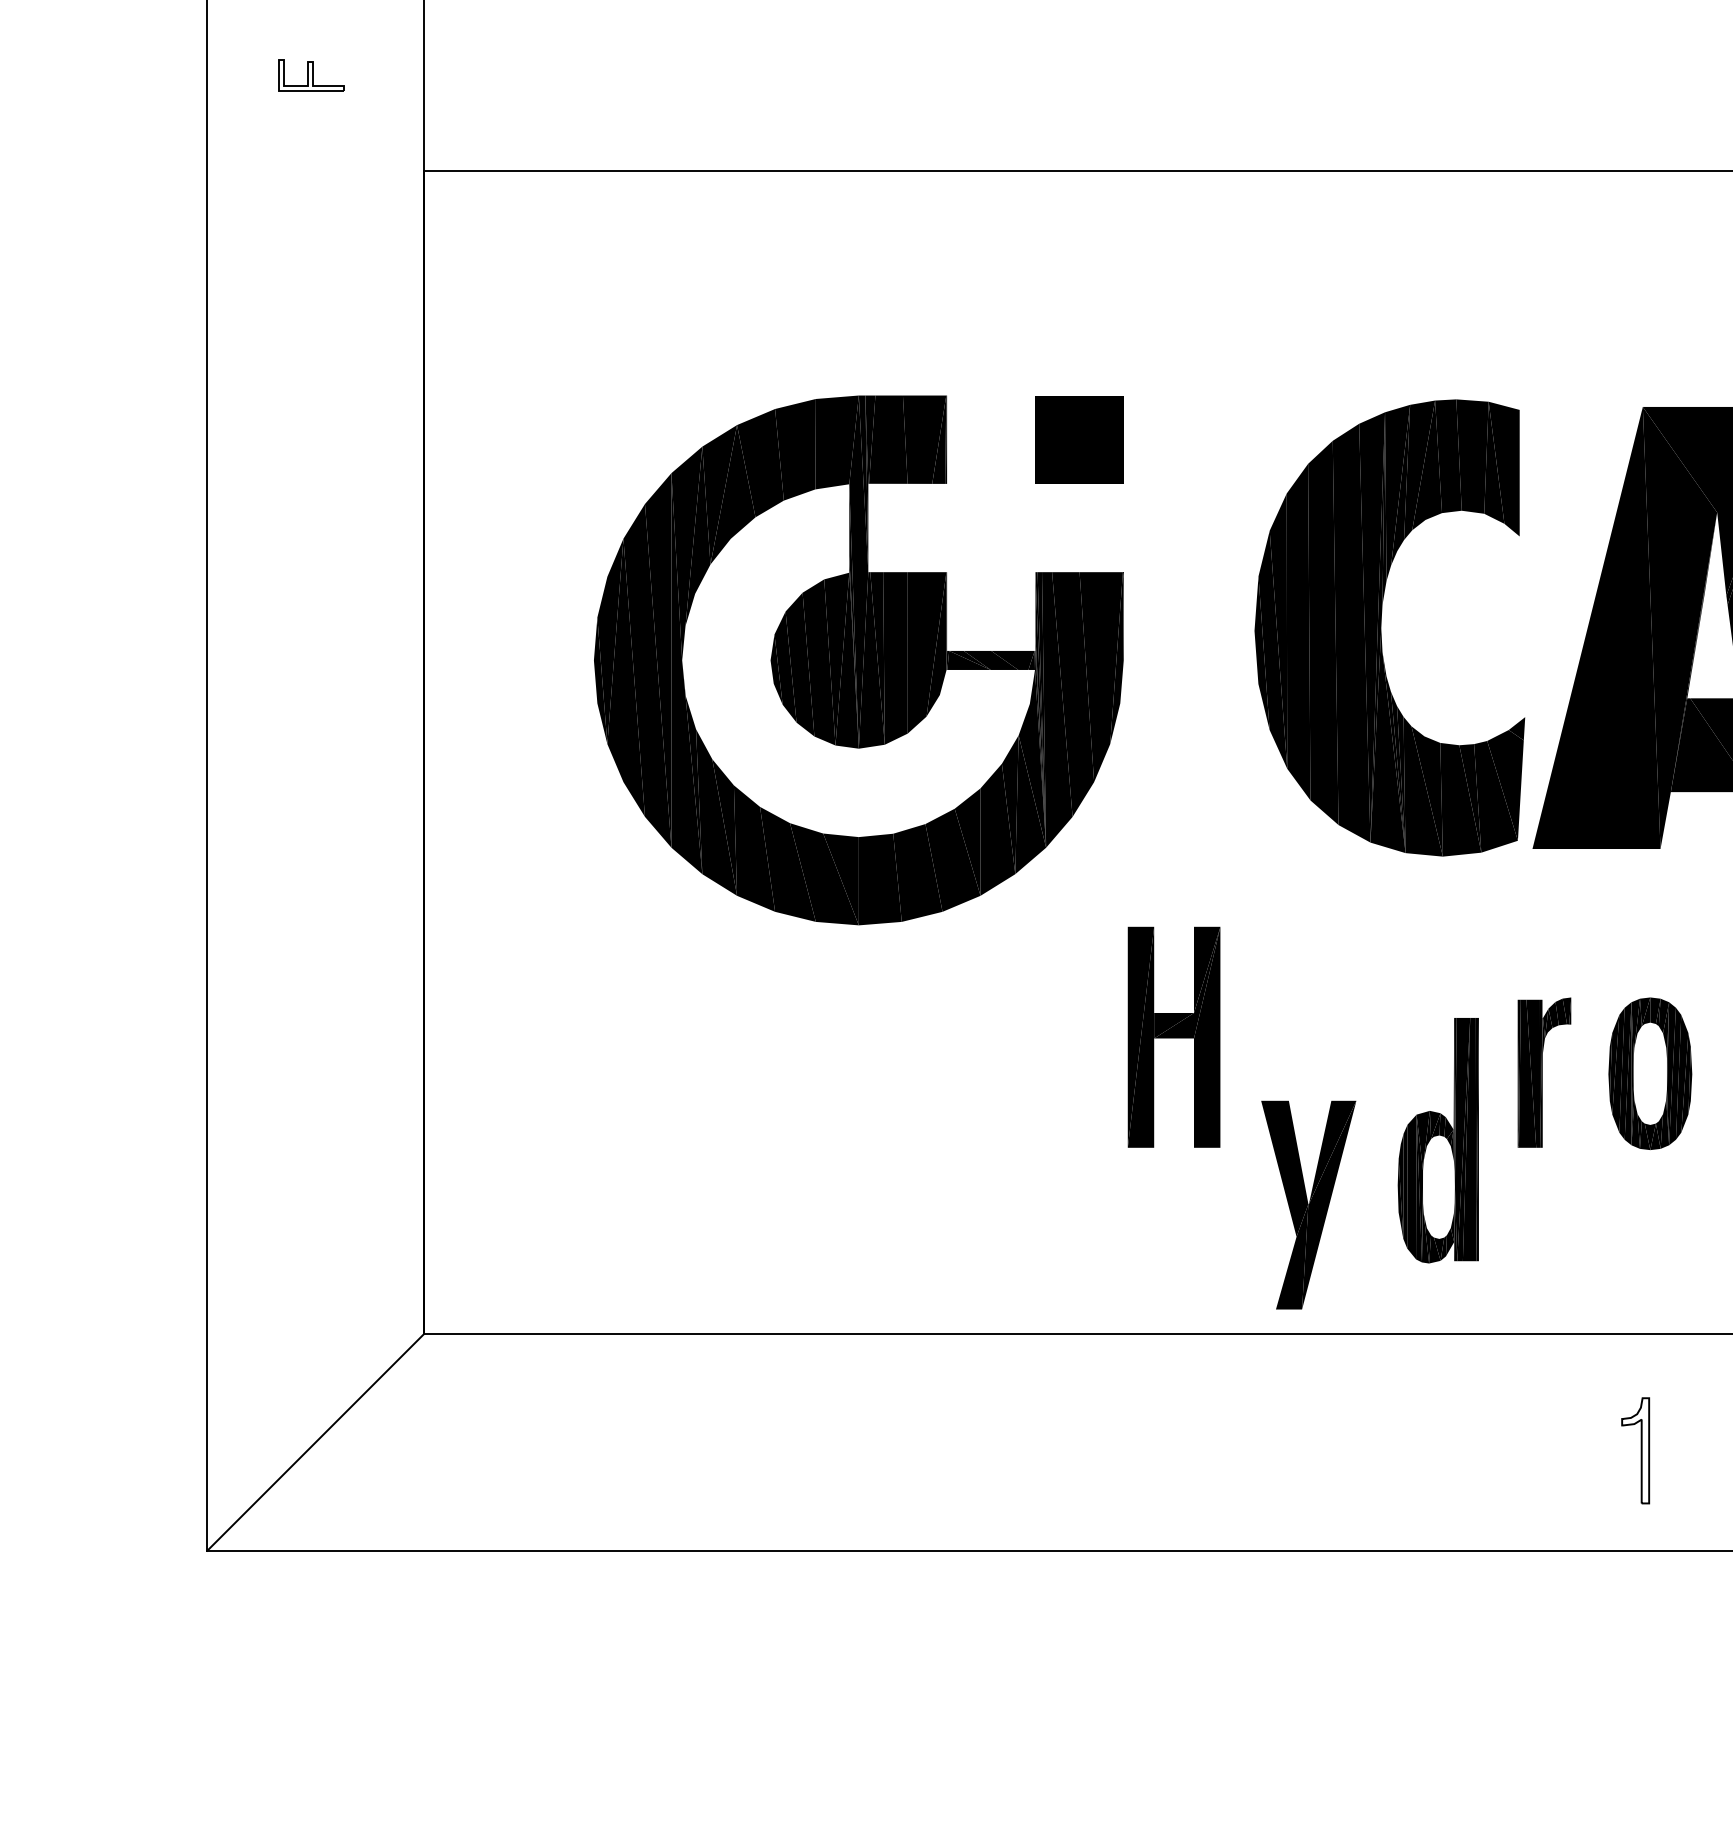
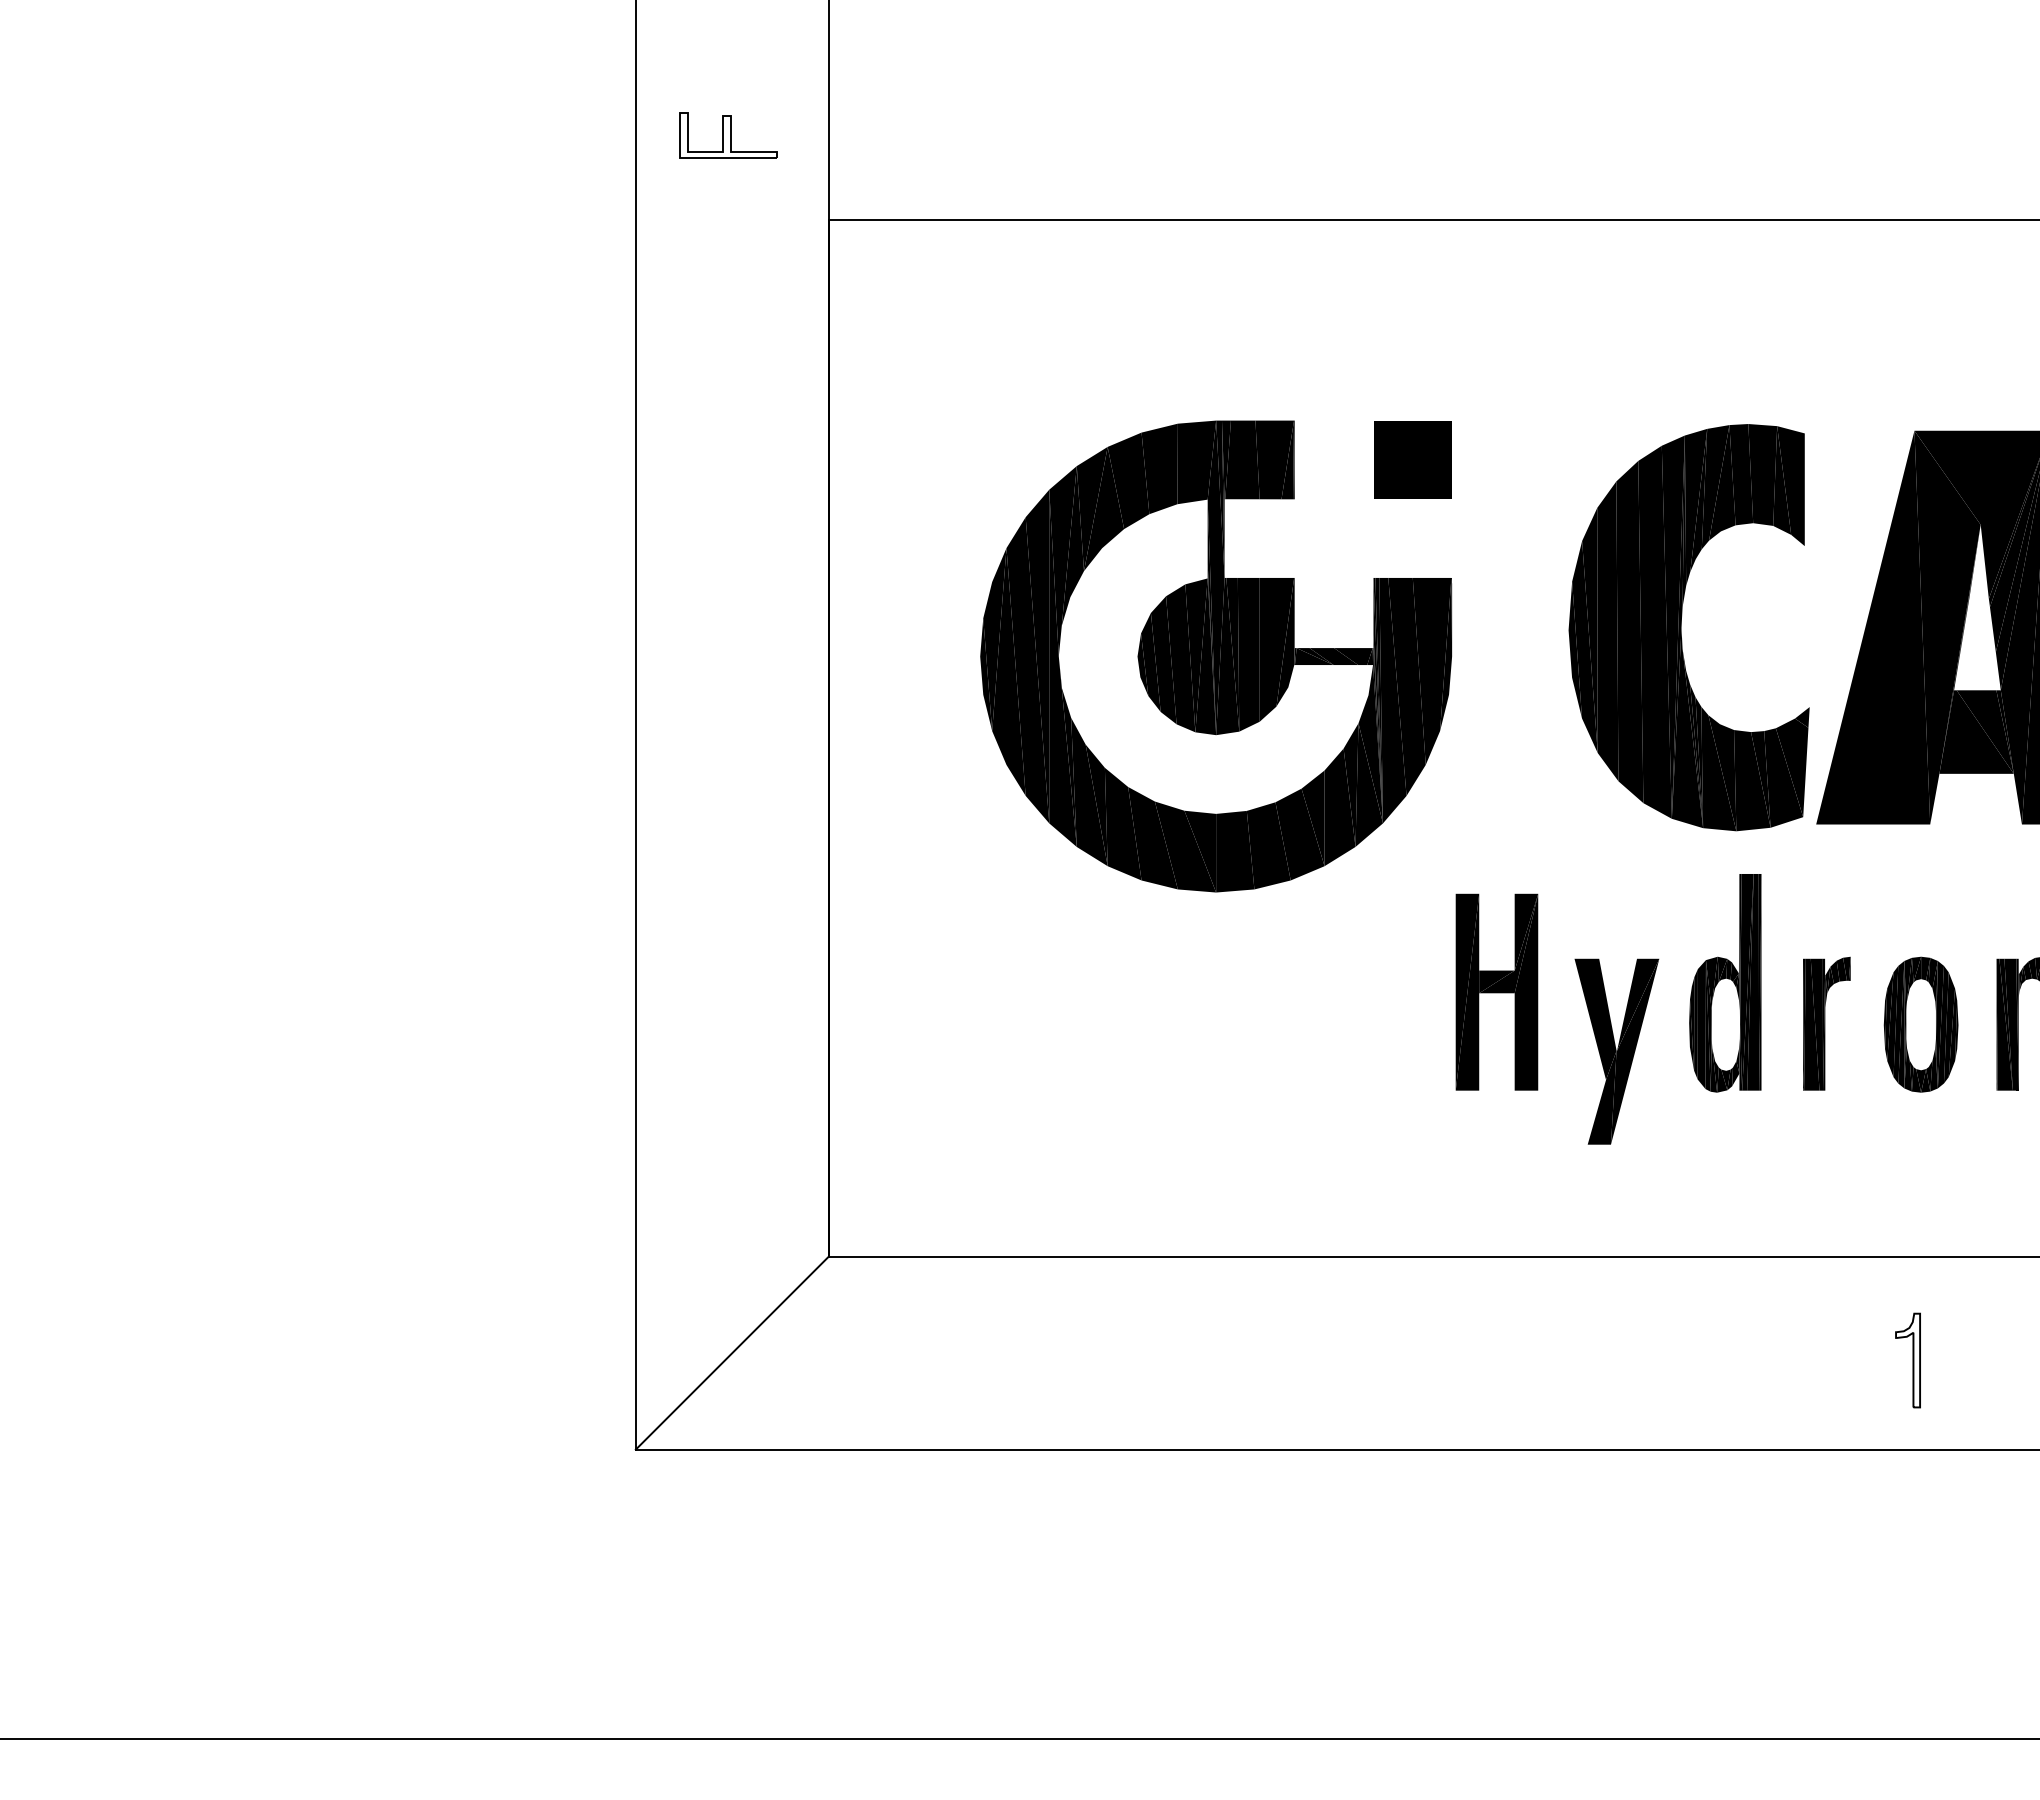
part: (311, 75) -> (728, 135), size x1.67
part: (1438, 1140) -> (1725, 983), moved
part: (1308, 1204) -> (1616, 1051), moved

